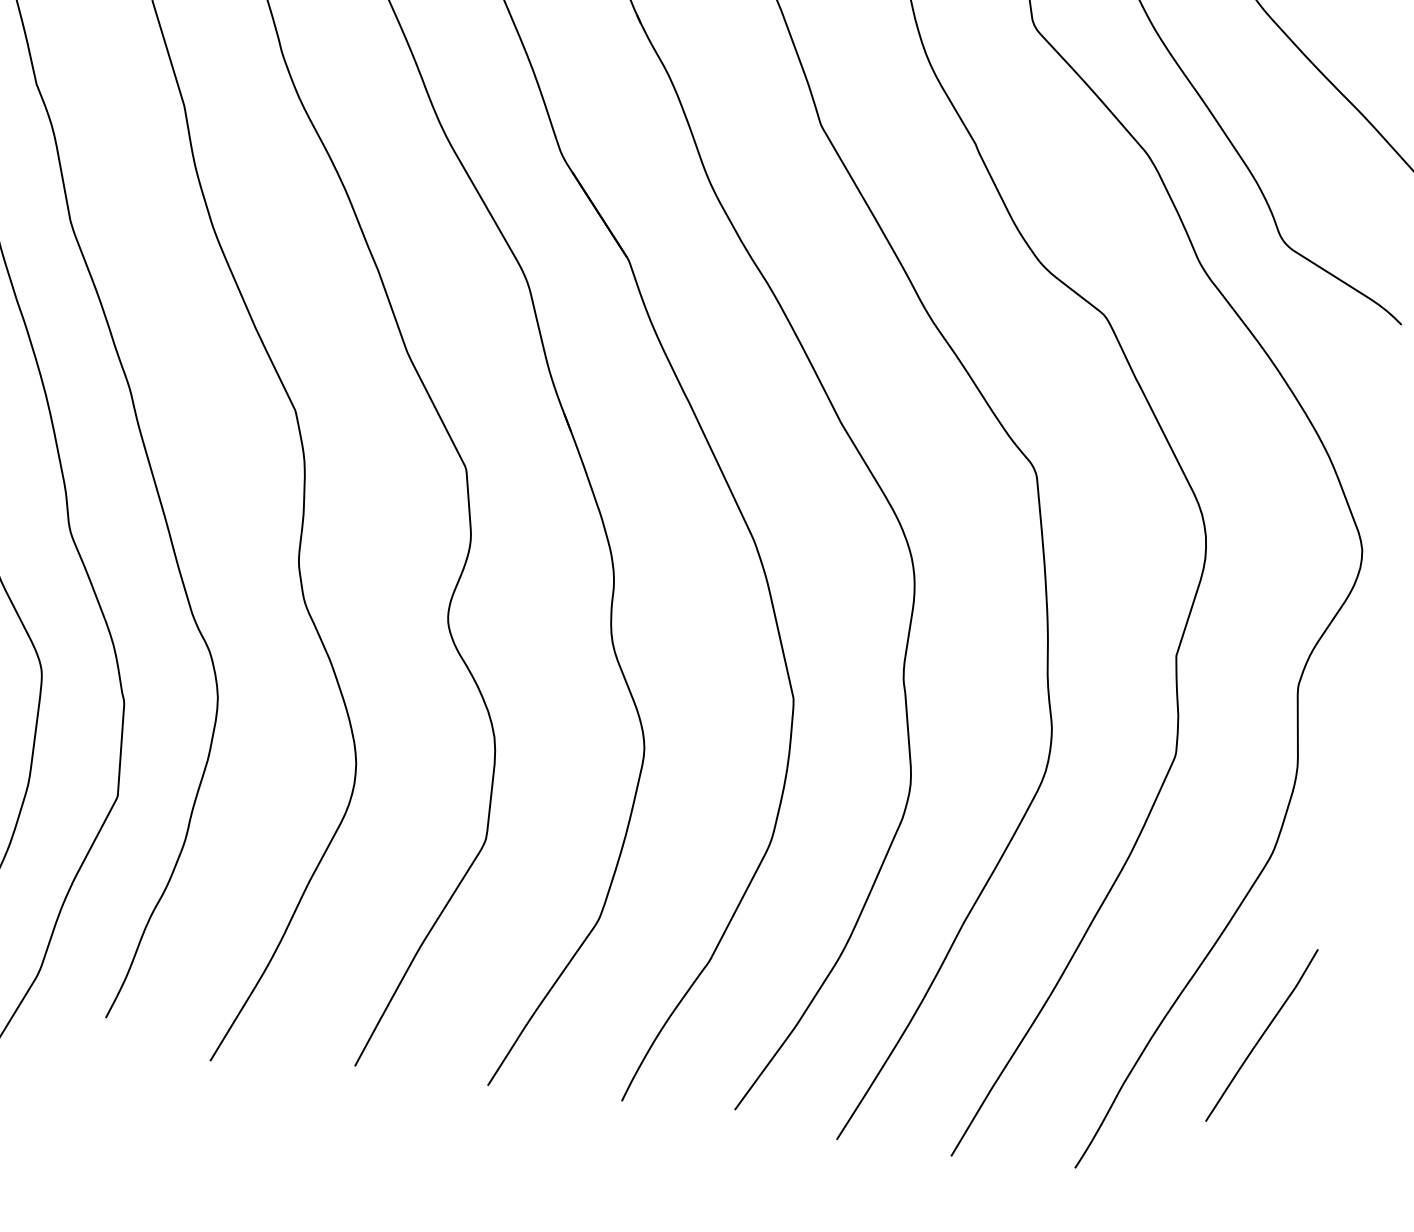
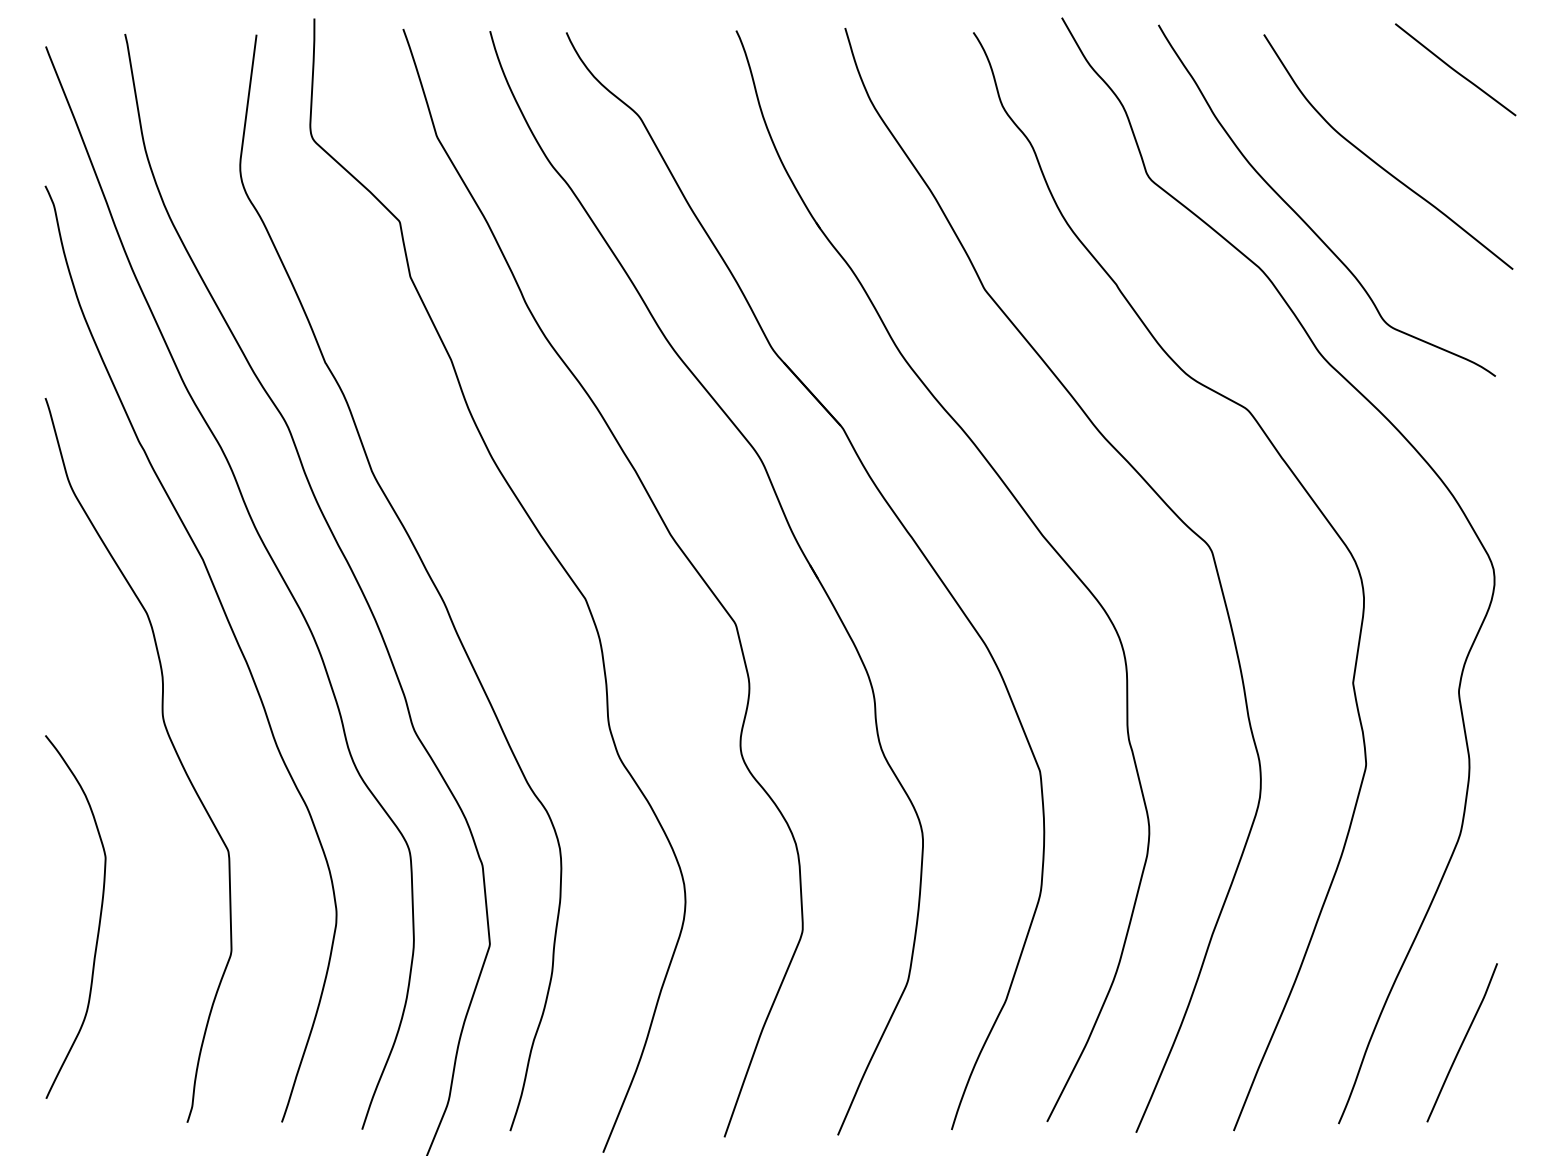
curve: (1261, 1034) -> (1461, 1042), moved

